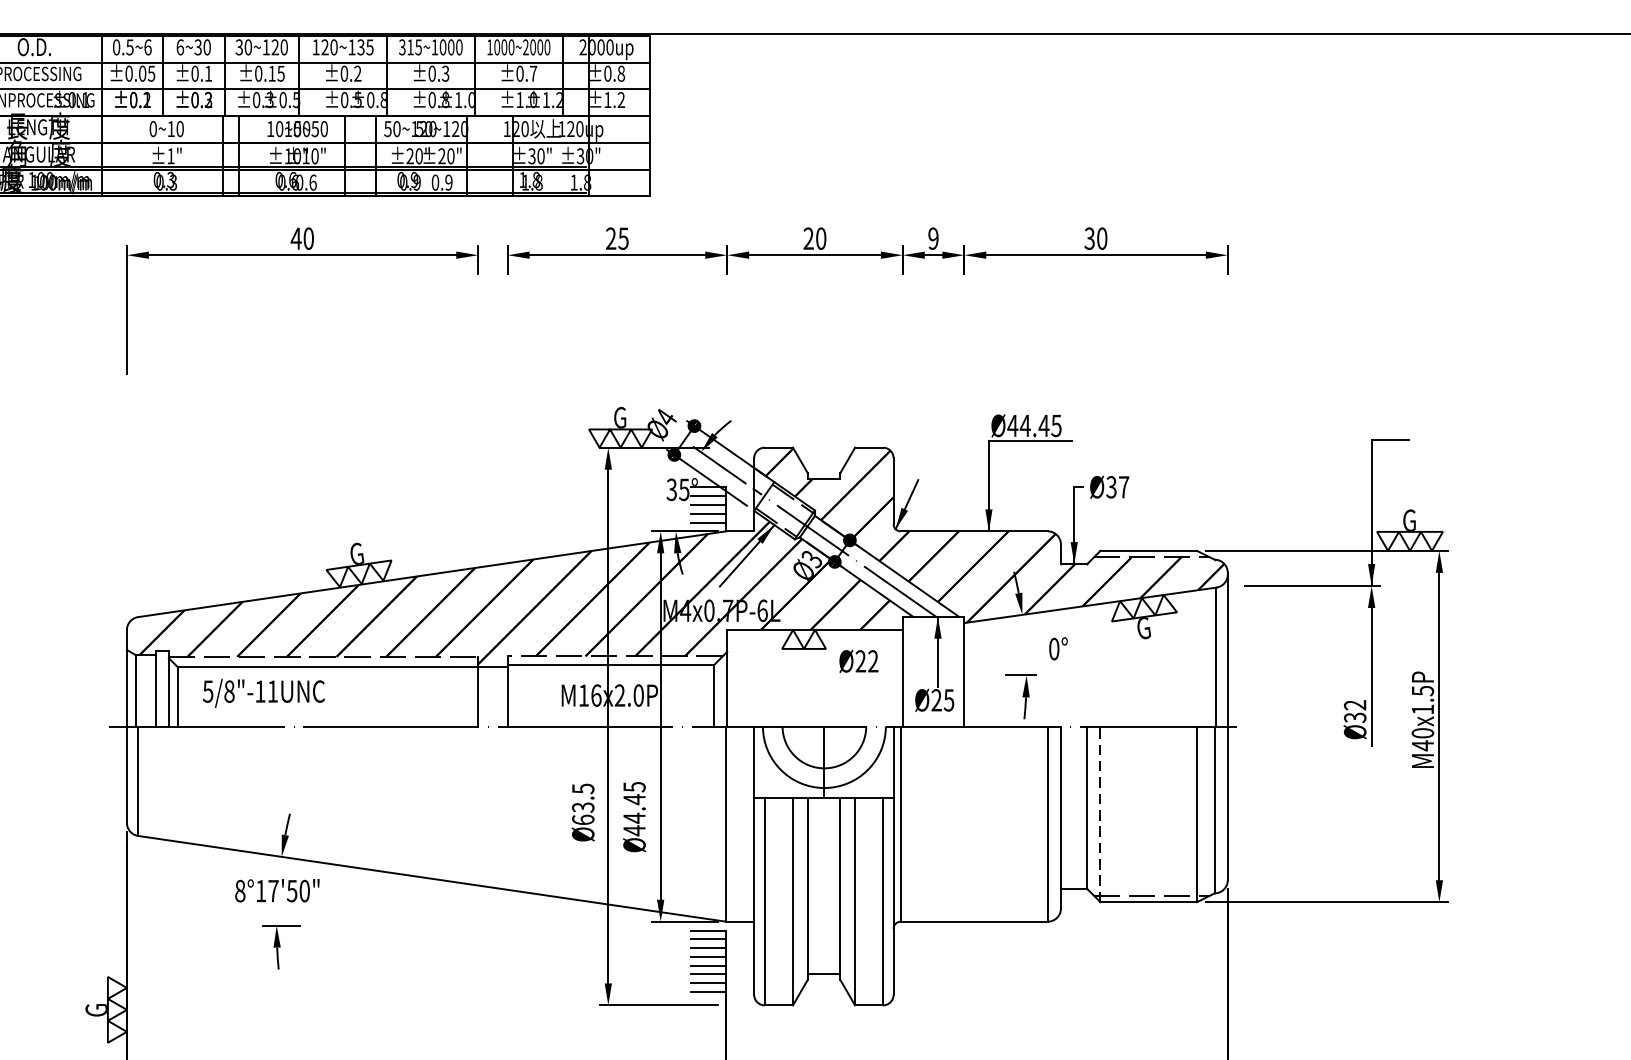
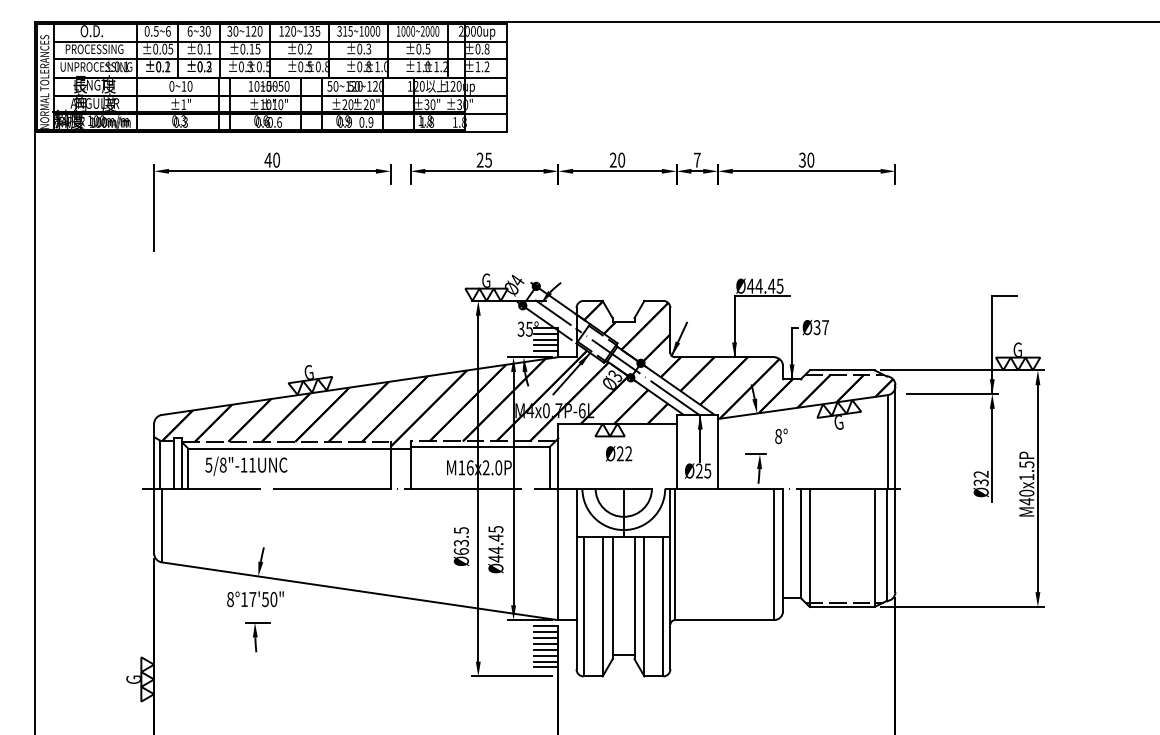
text: (532, 72) -> (427, 48), ±0.7 -> ±0.5
text: (932, 237) -> (696, 159), 9 -> 7
text: (1054, 649) -> (778, 436), 0° -> 8°
text: (859, 660) -> (619, 453), moved
line: (1100, 813) -> (809, 547), dashed -> solid

